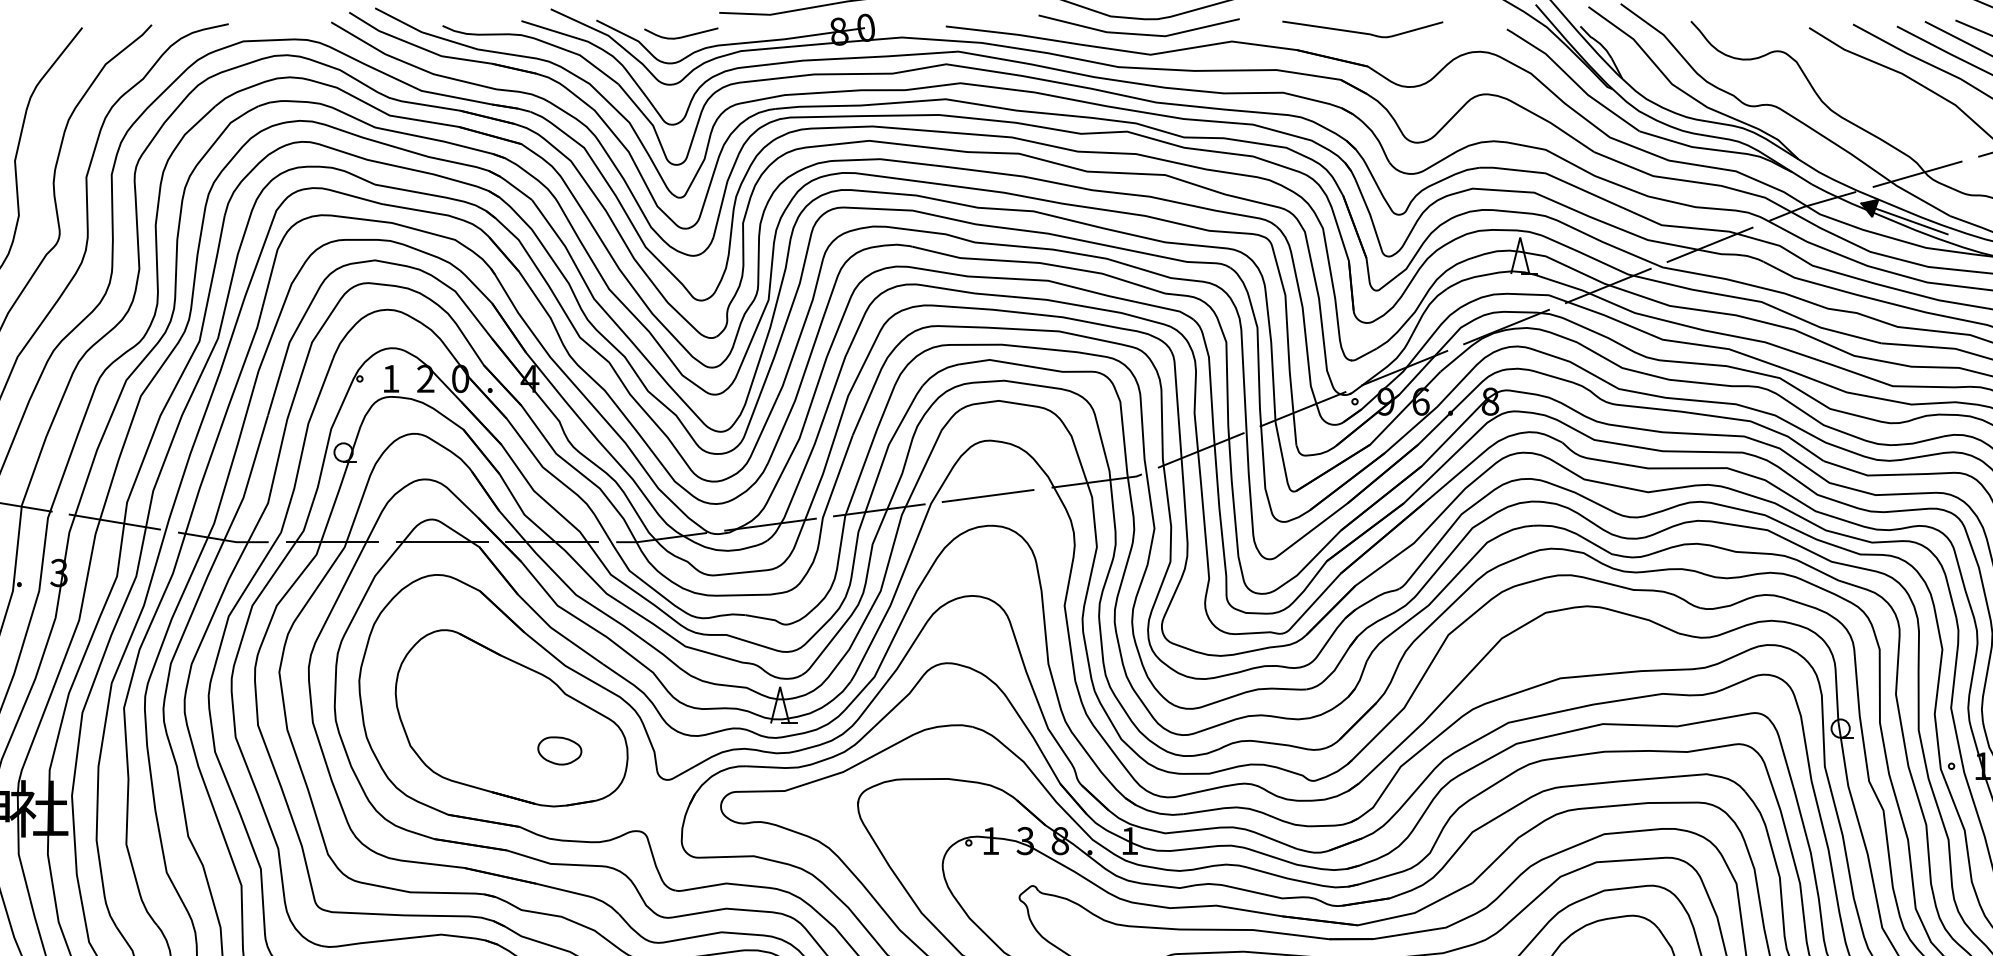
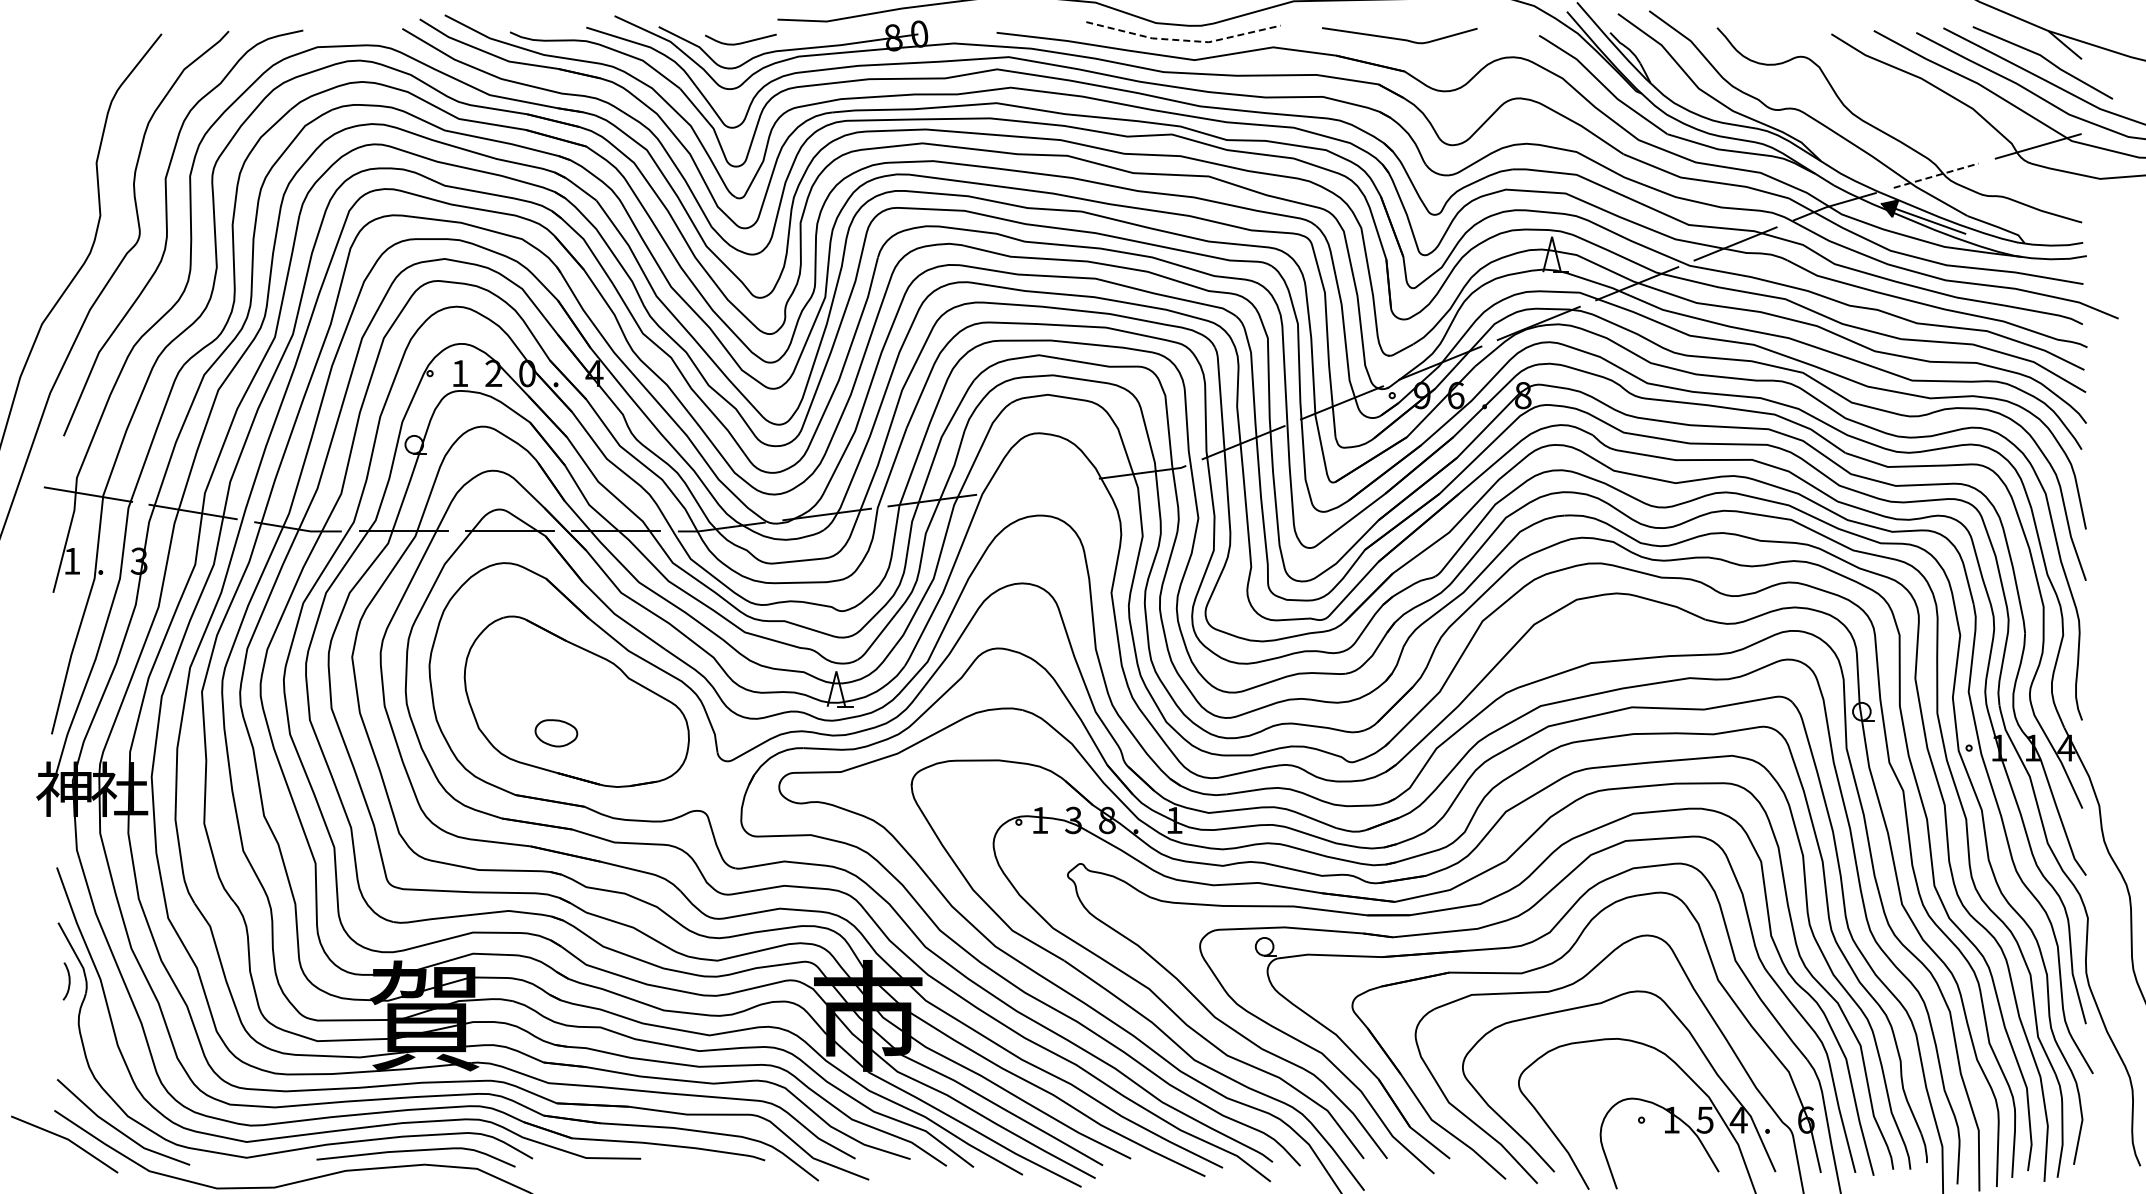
line: (1140, 34) -> (1184, 40), solid -> dashed
line: (1917, 174) -> (1936, 175), solid -> dashed
line: (988, 495) -> (1037, 486), removed
part: (559, 751) -> (556, 733), moved

